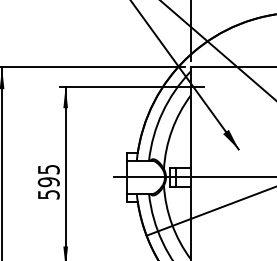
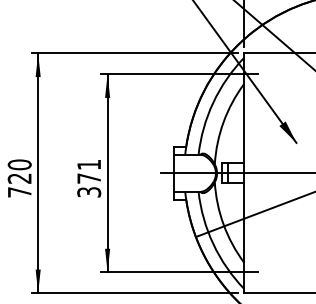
text: (49, 181) -> (89, 177), 595 -> 371

